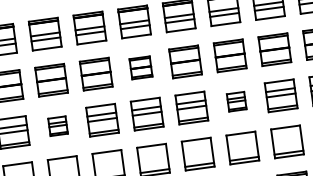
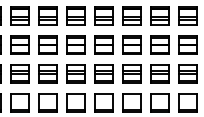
part: (140, 66) -> (75, 44), size x1.43
part: (236, 100) -> (131, 73), size x1.67
part: (57, 125) -> (19, 73), size x1.67

